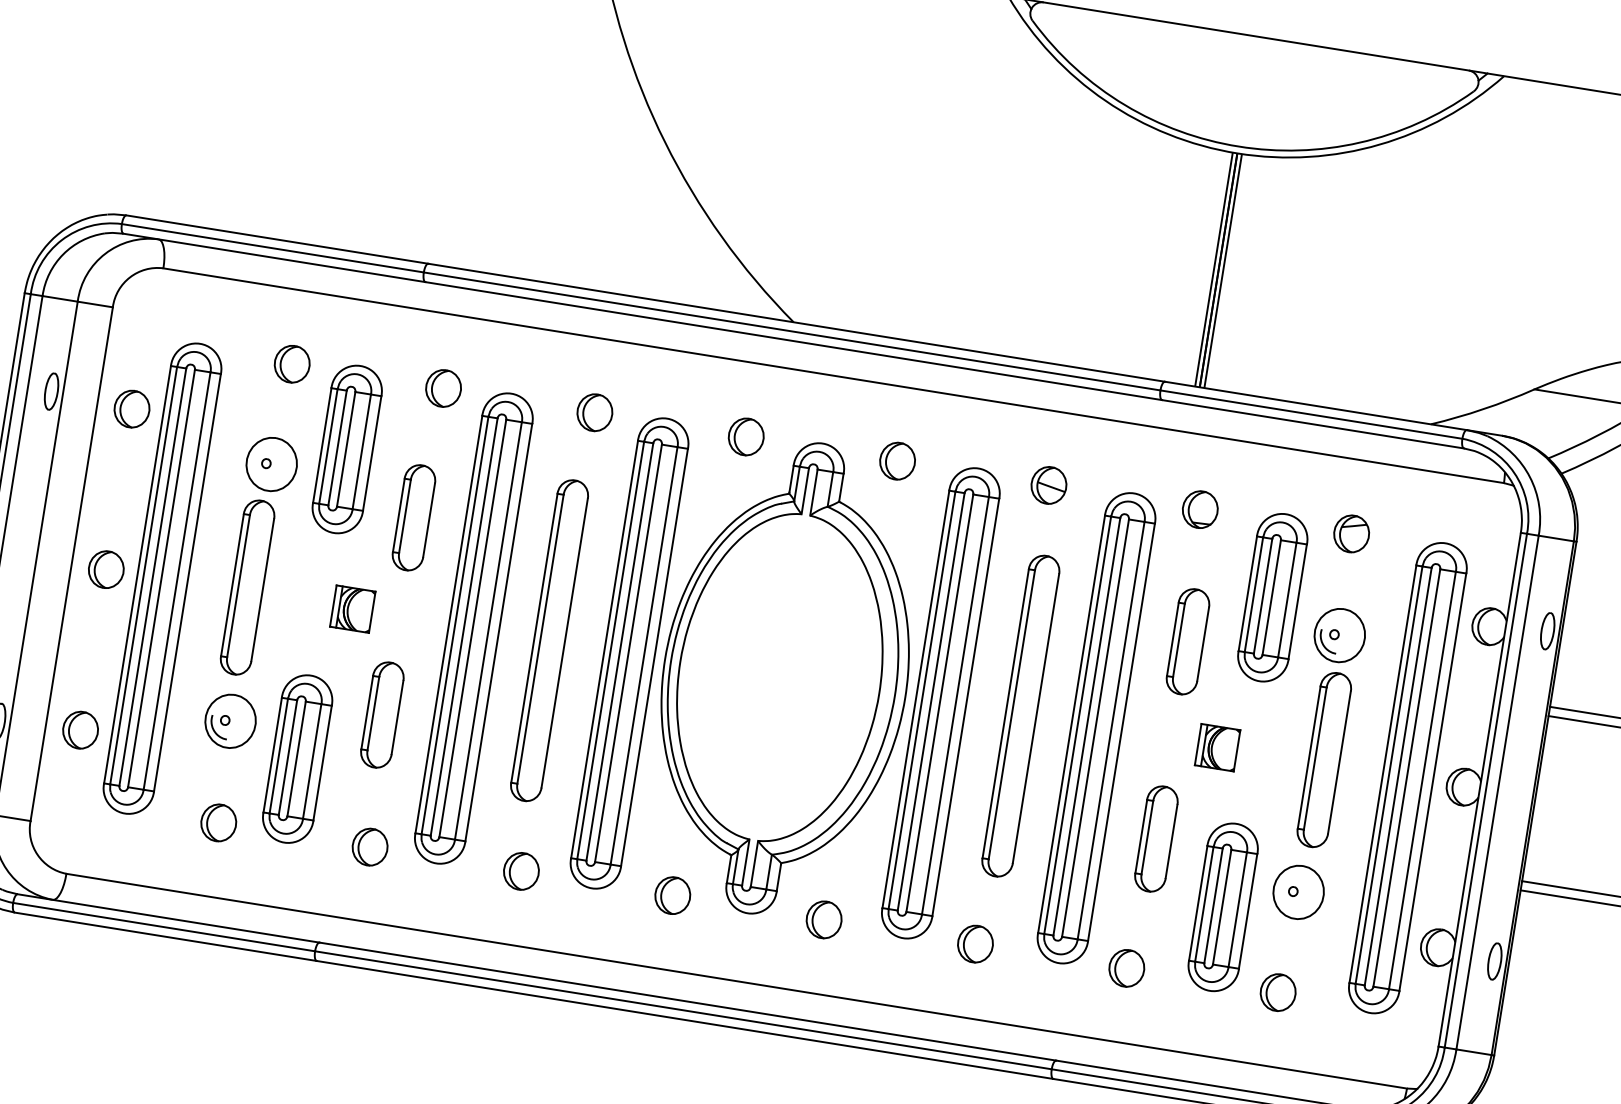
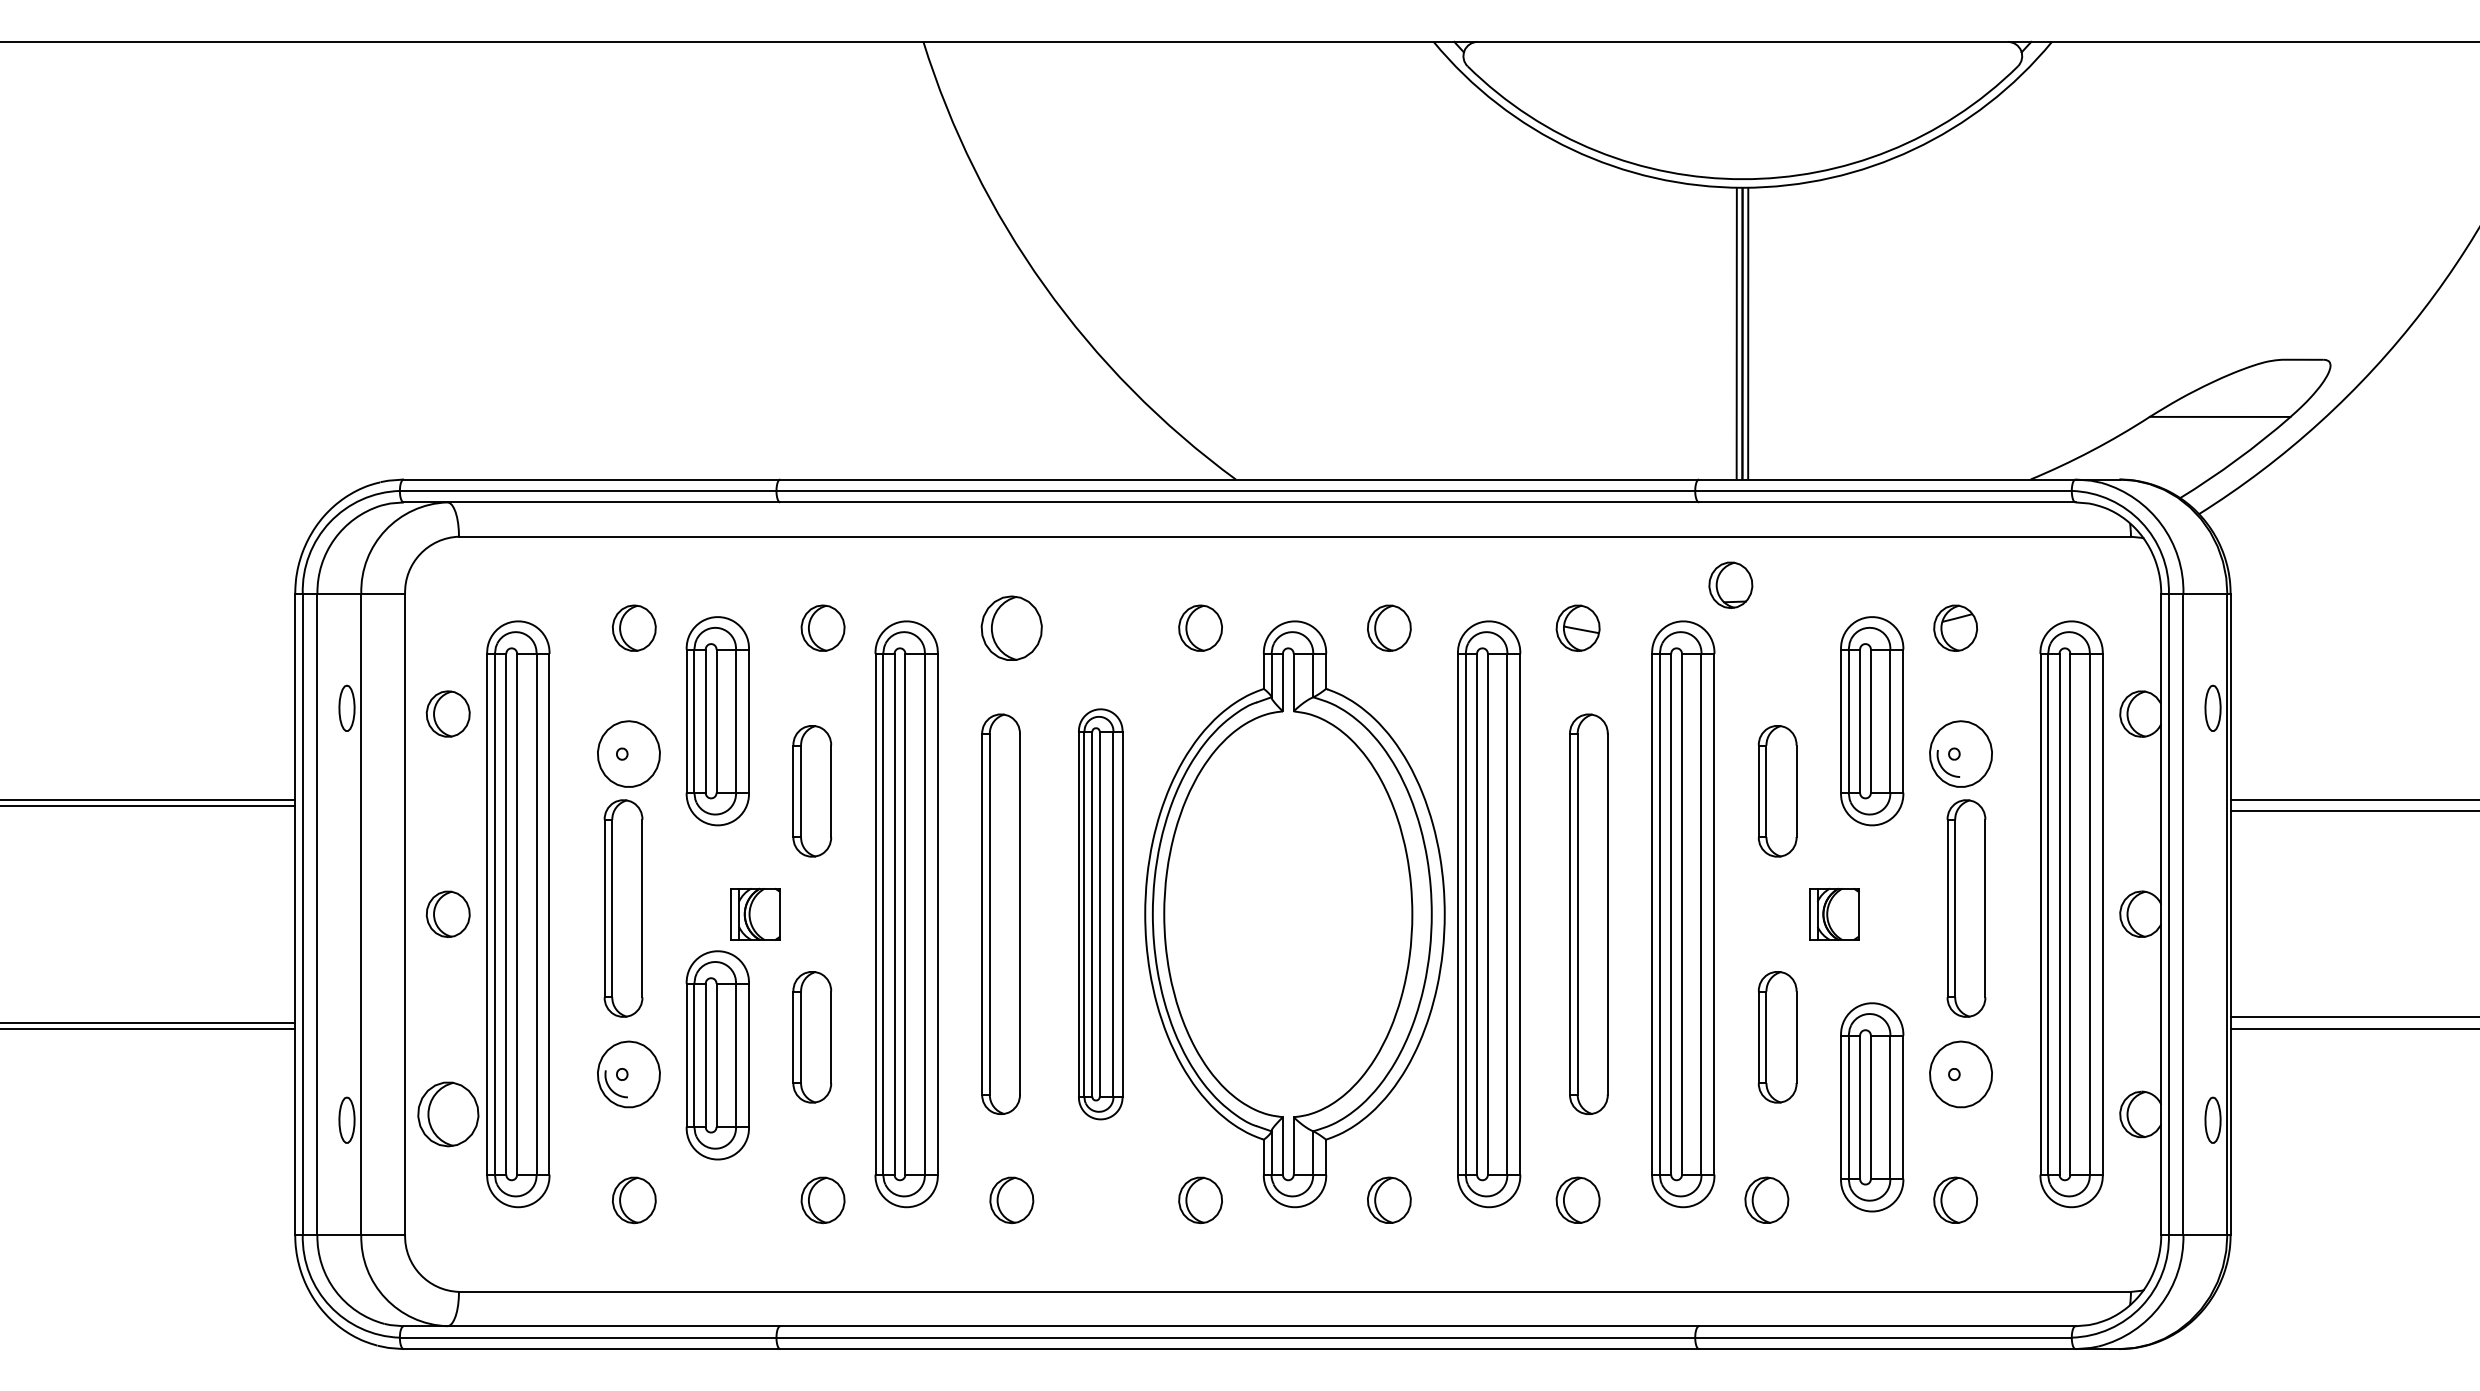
part: (594, 412) -> (1011, 627), size x1.4
part: (1200, 509) -> (1730, 584), moved
part: (629, 653) -> (1100, 914), size x0.7
part: (79, 730) -> (447, 1114), size x1.4
part: (297, 759) -> (717, 1055), moved

